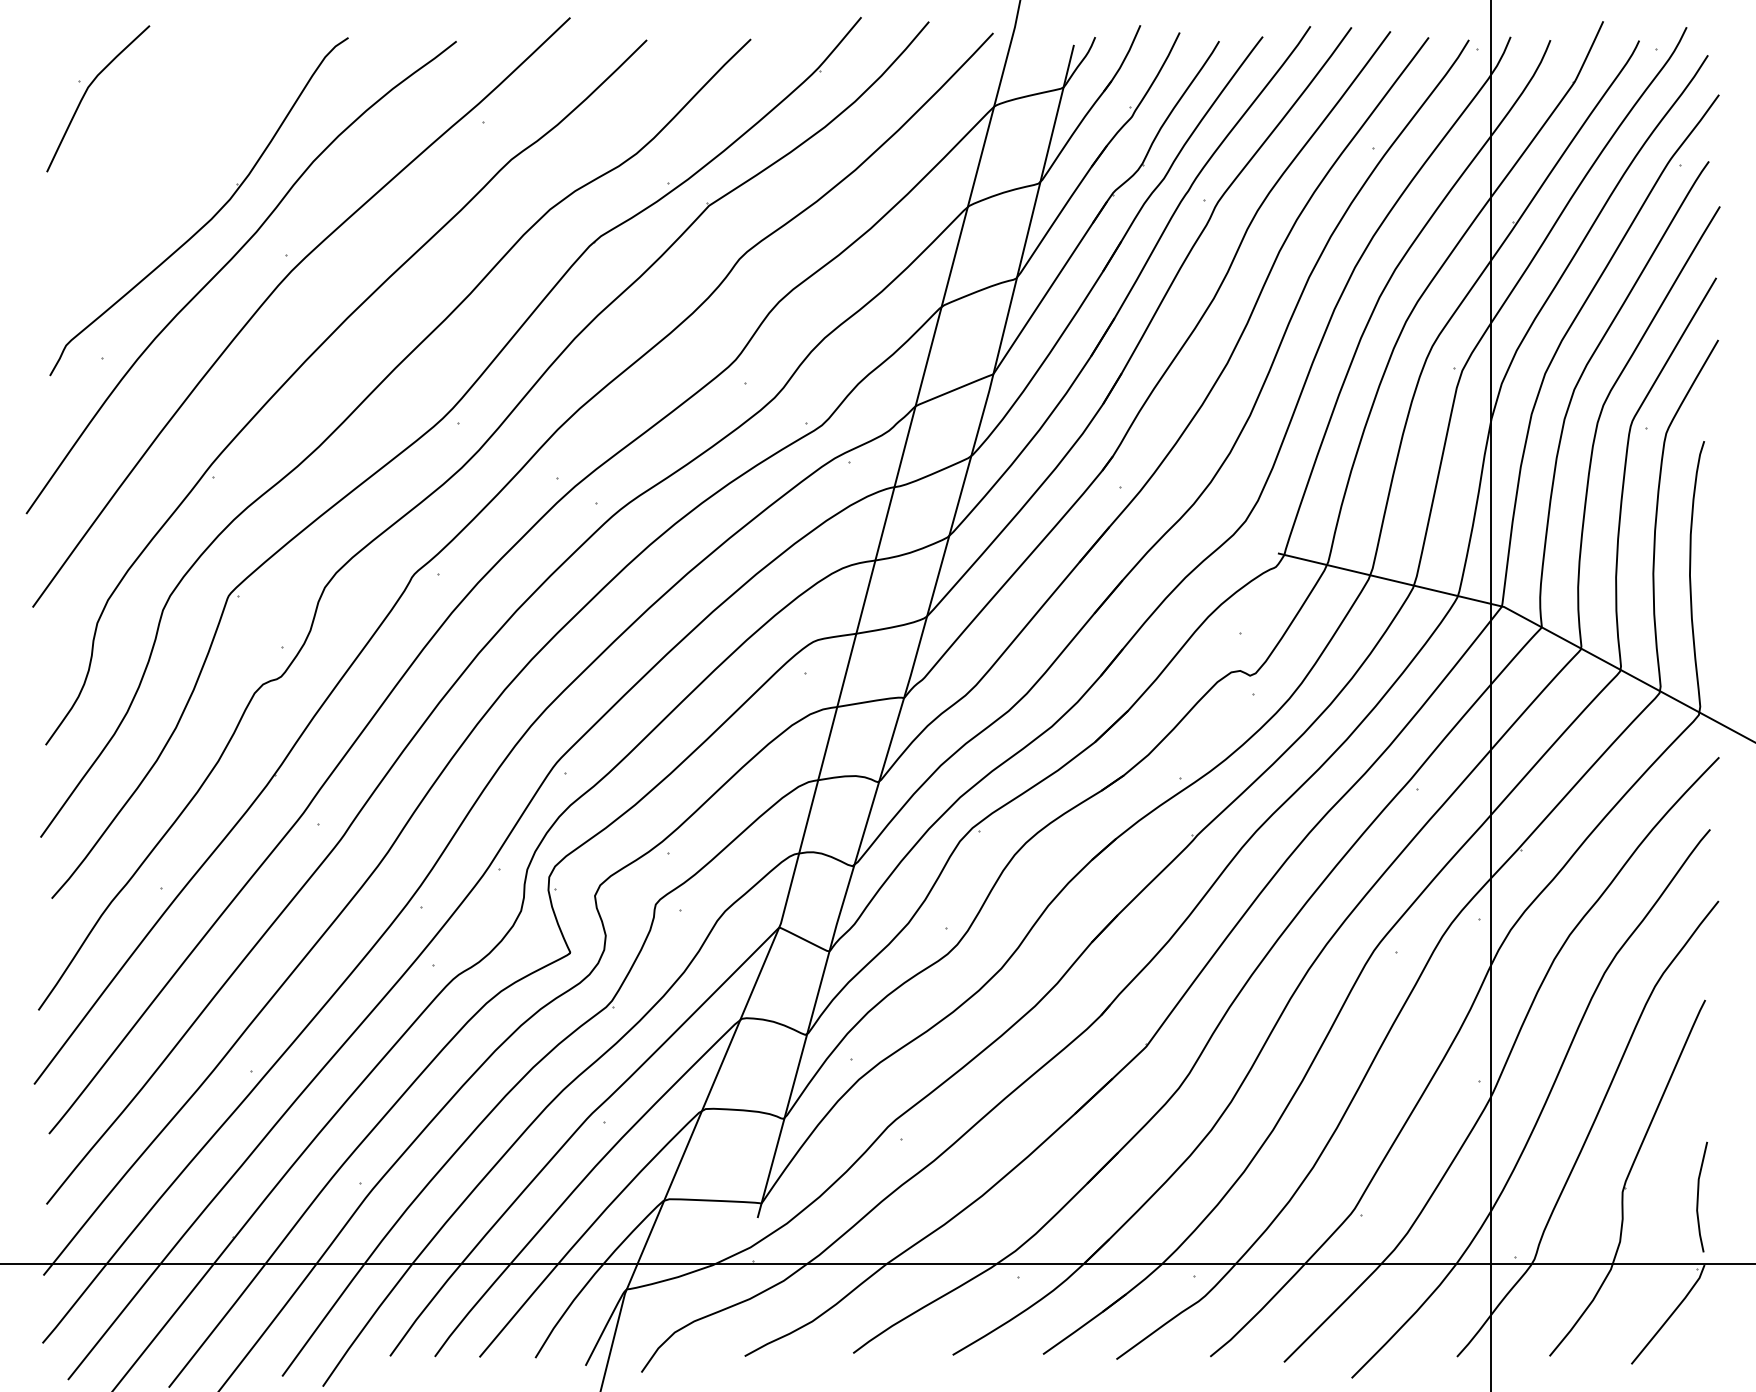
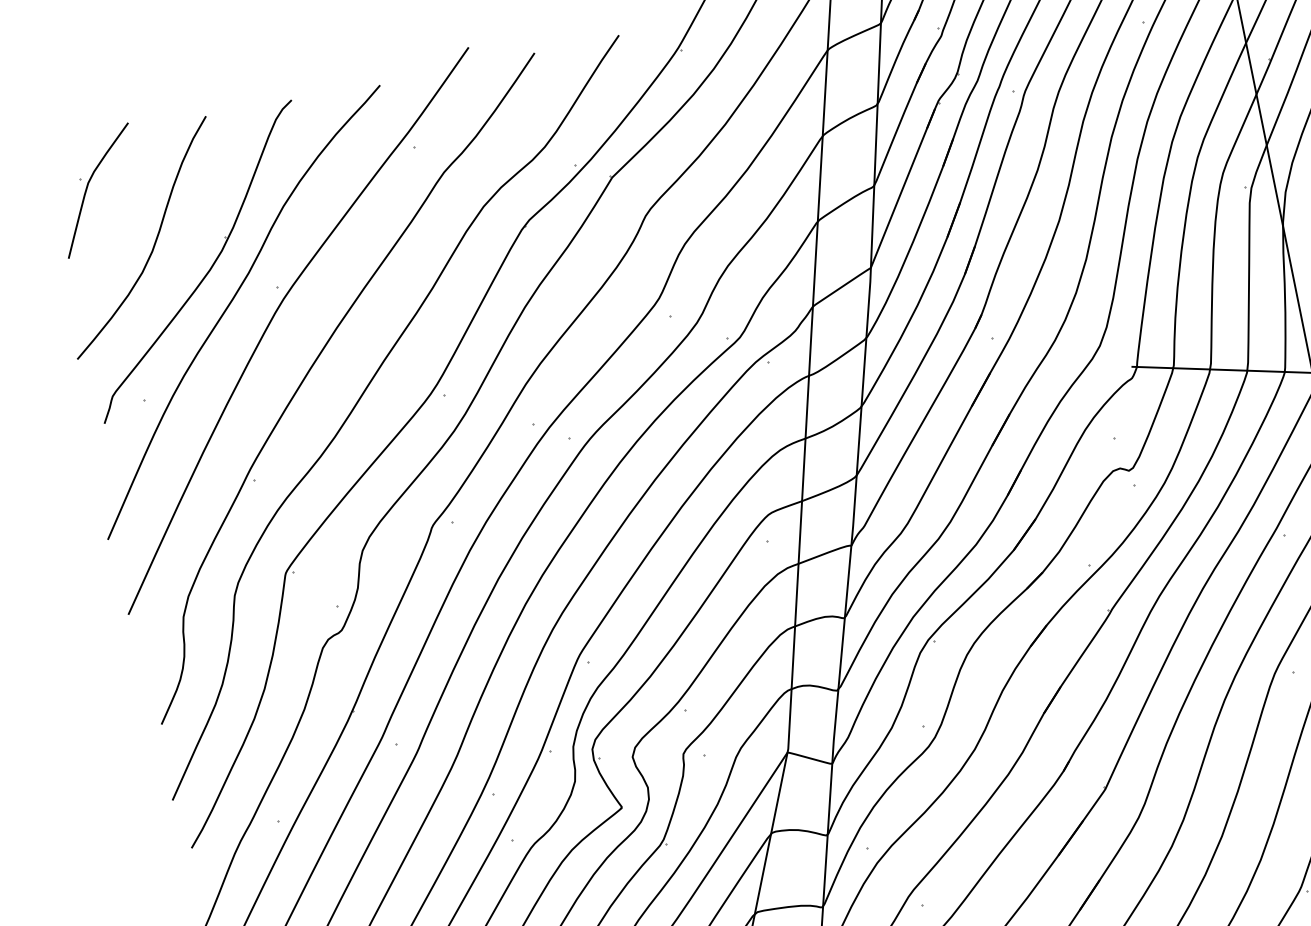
curve: (151, 174) -> (154, 243), added

